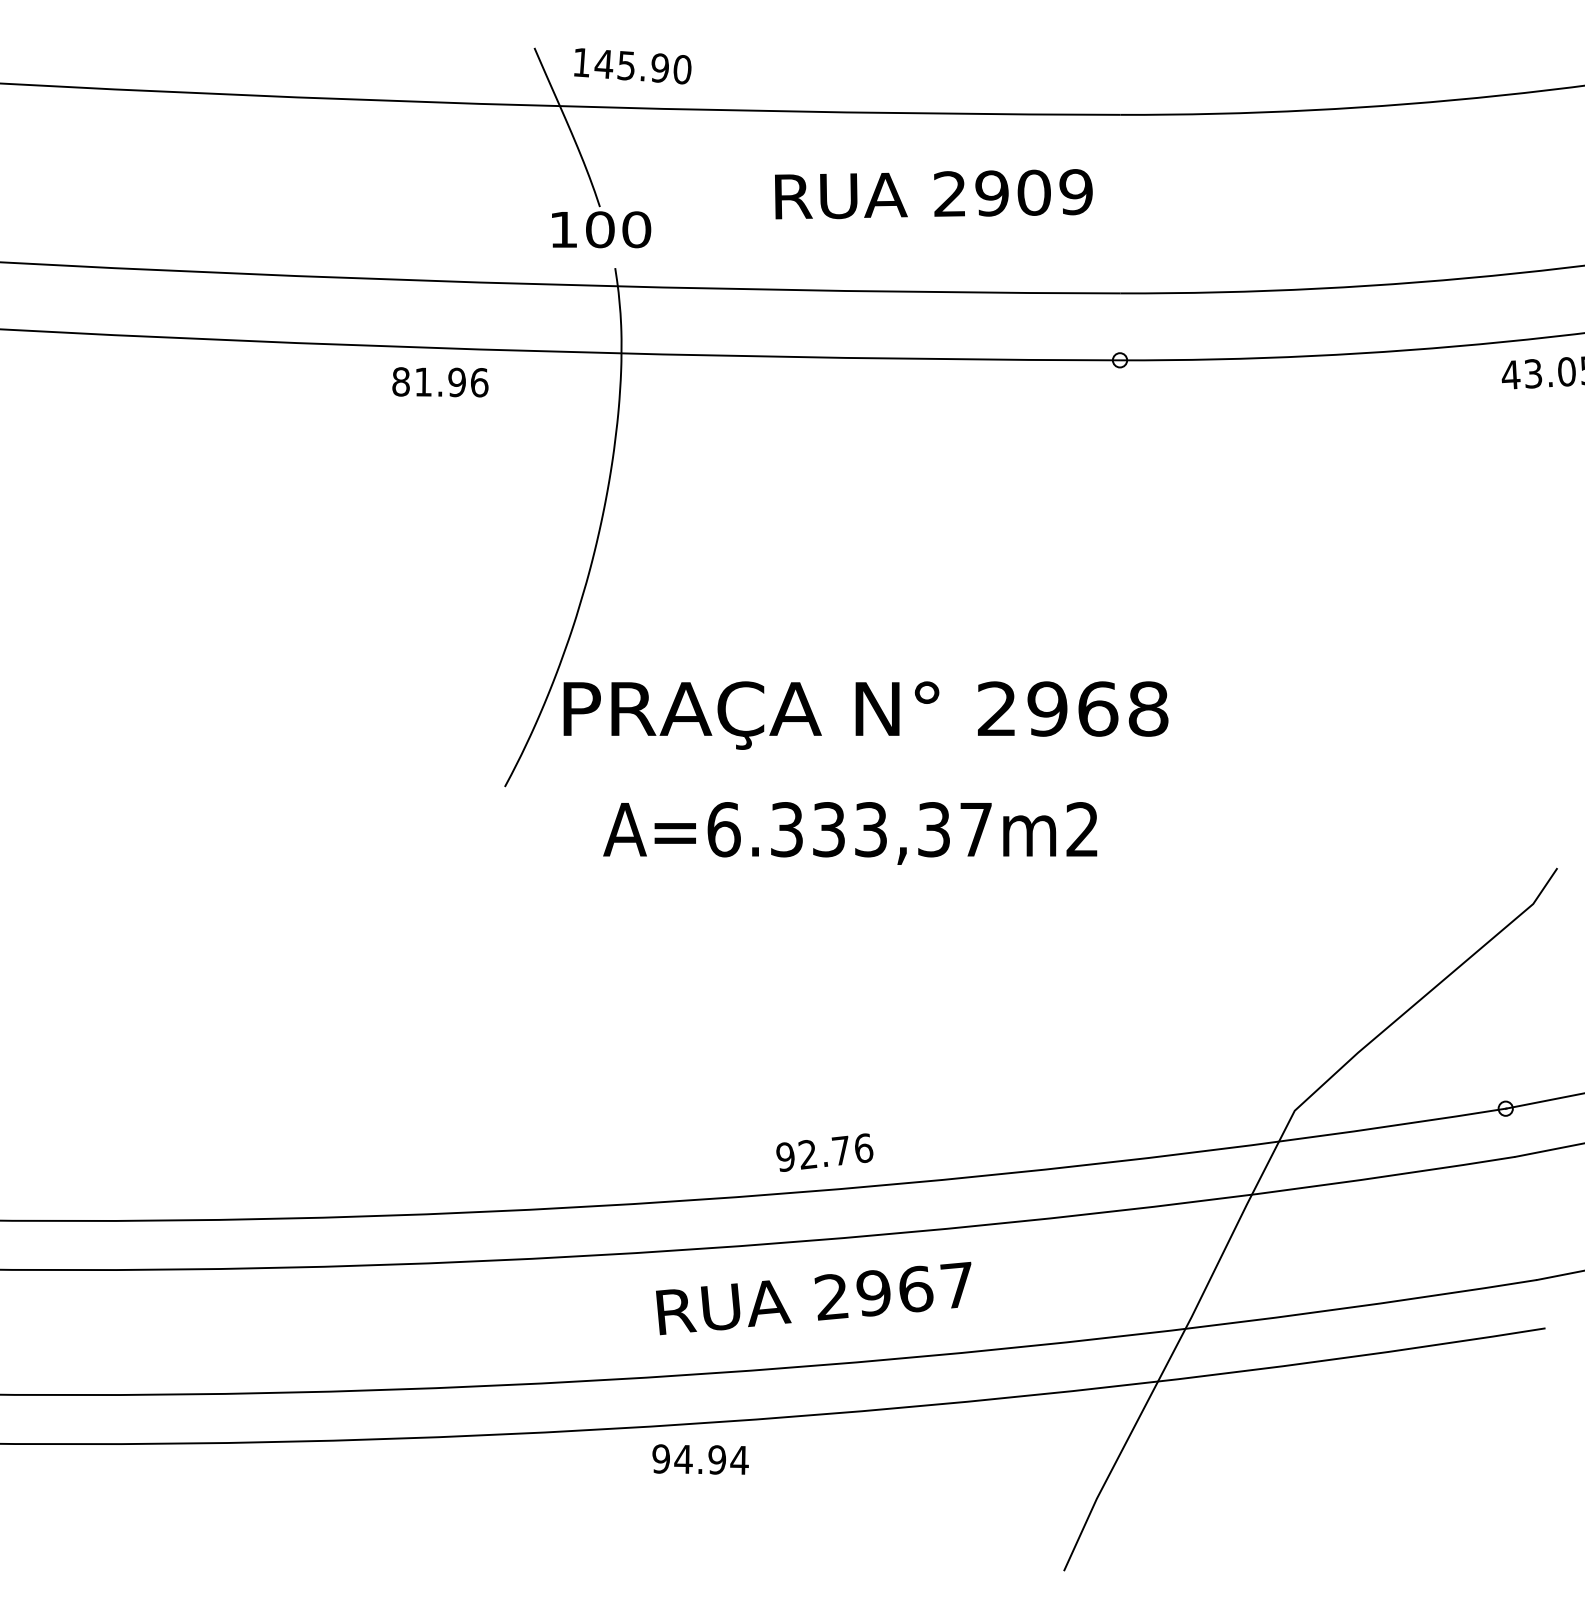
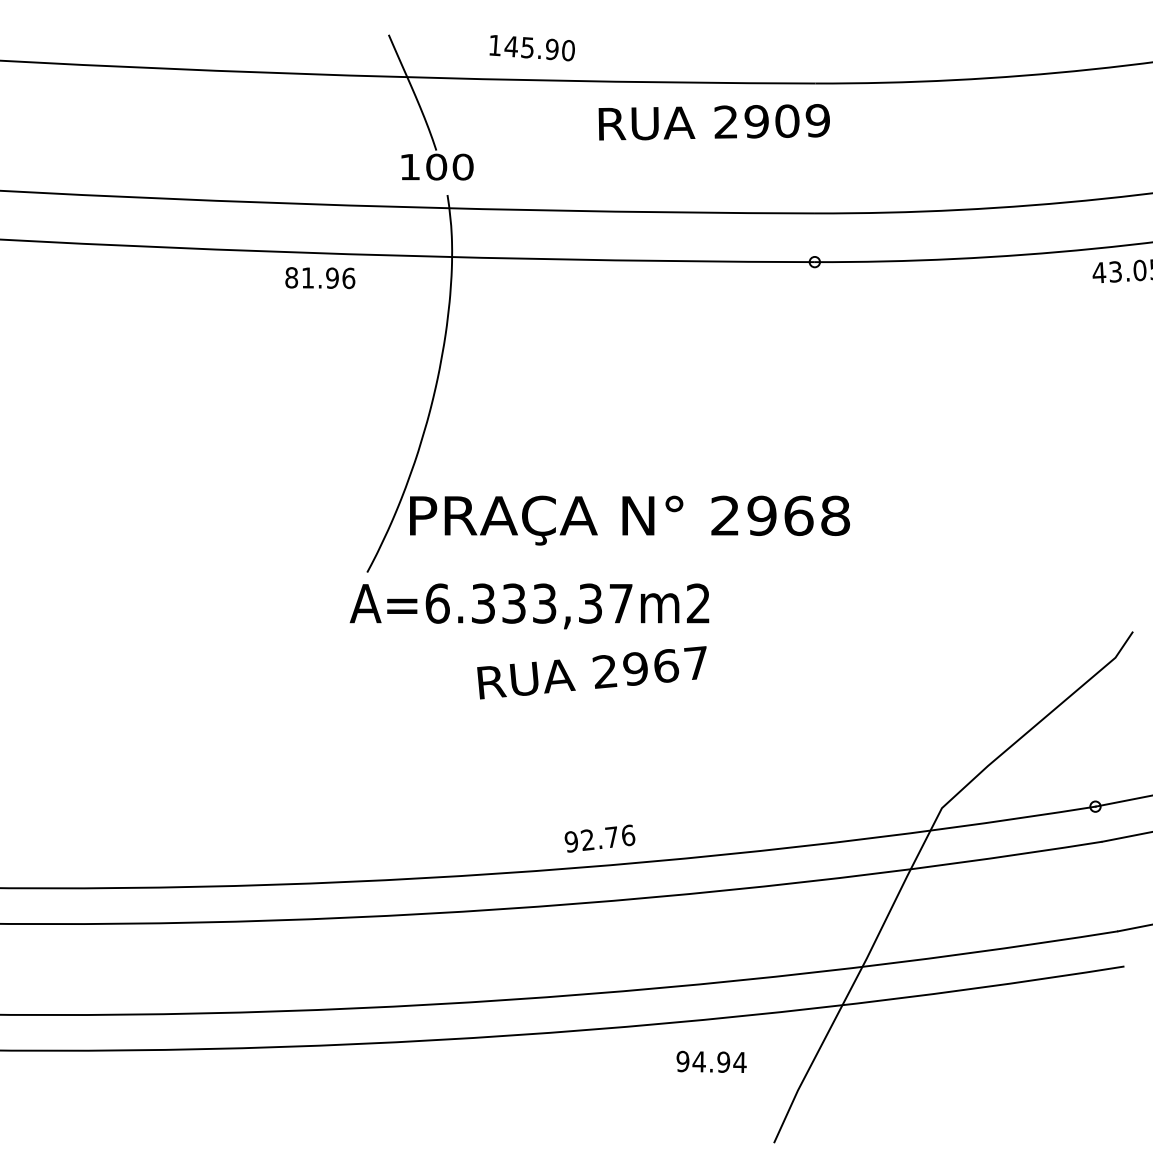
text: (631, 66) -> (531, 48), moved
text: (932, 194) -> (713, 122), moved
text: (850, 833) -> (529, 606), moved
text: (813, 1298) -> (591, 672), moved
text: (700, 1458) -> (711, 1061), moved

